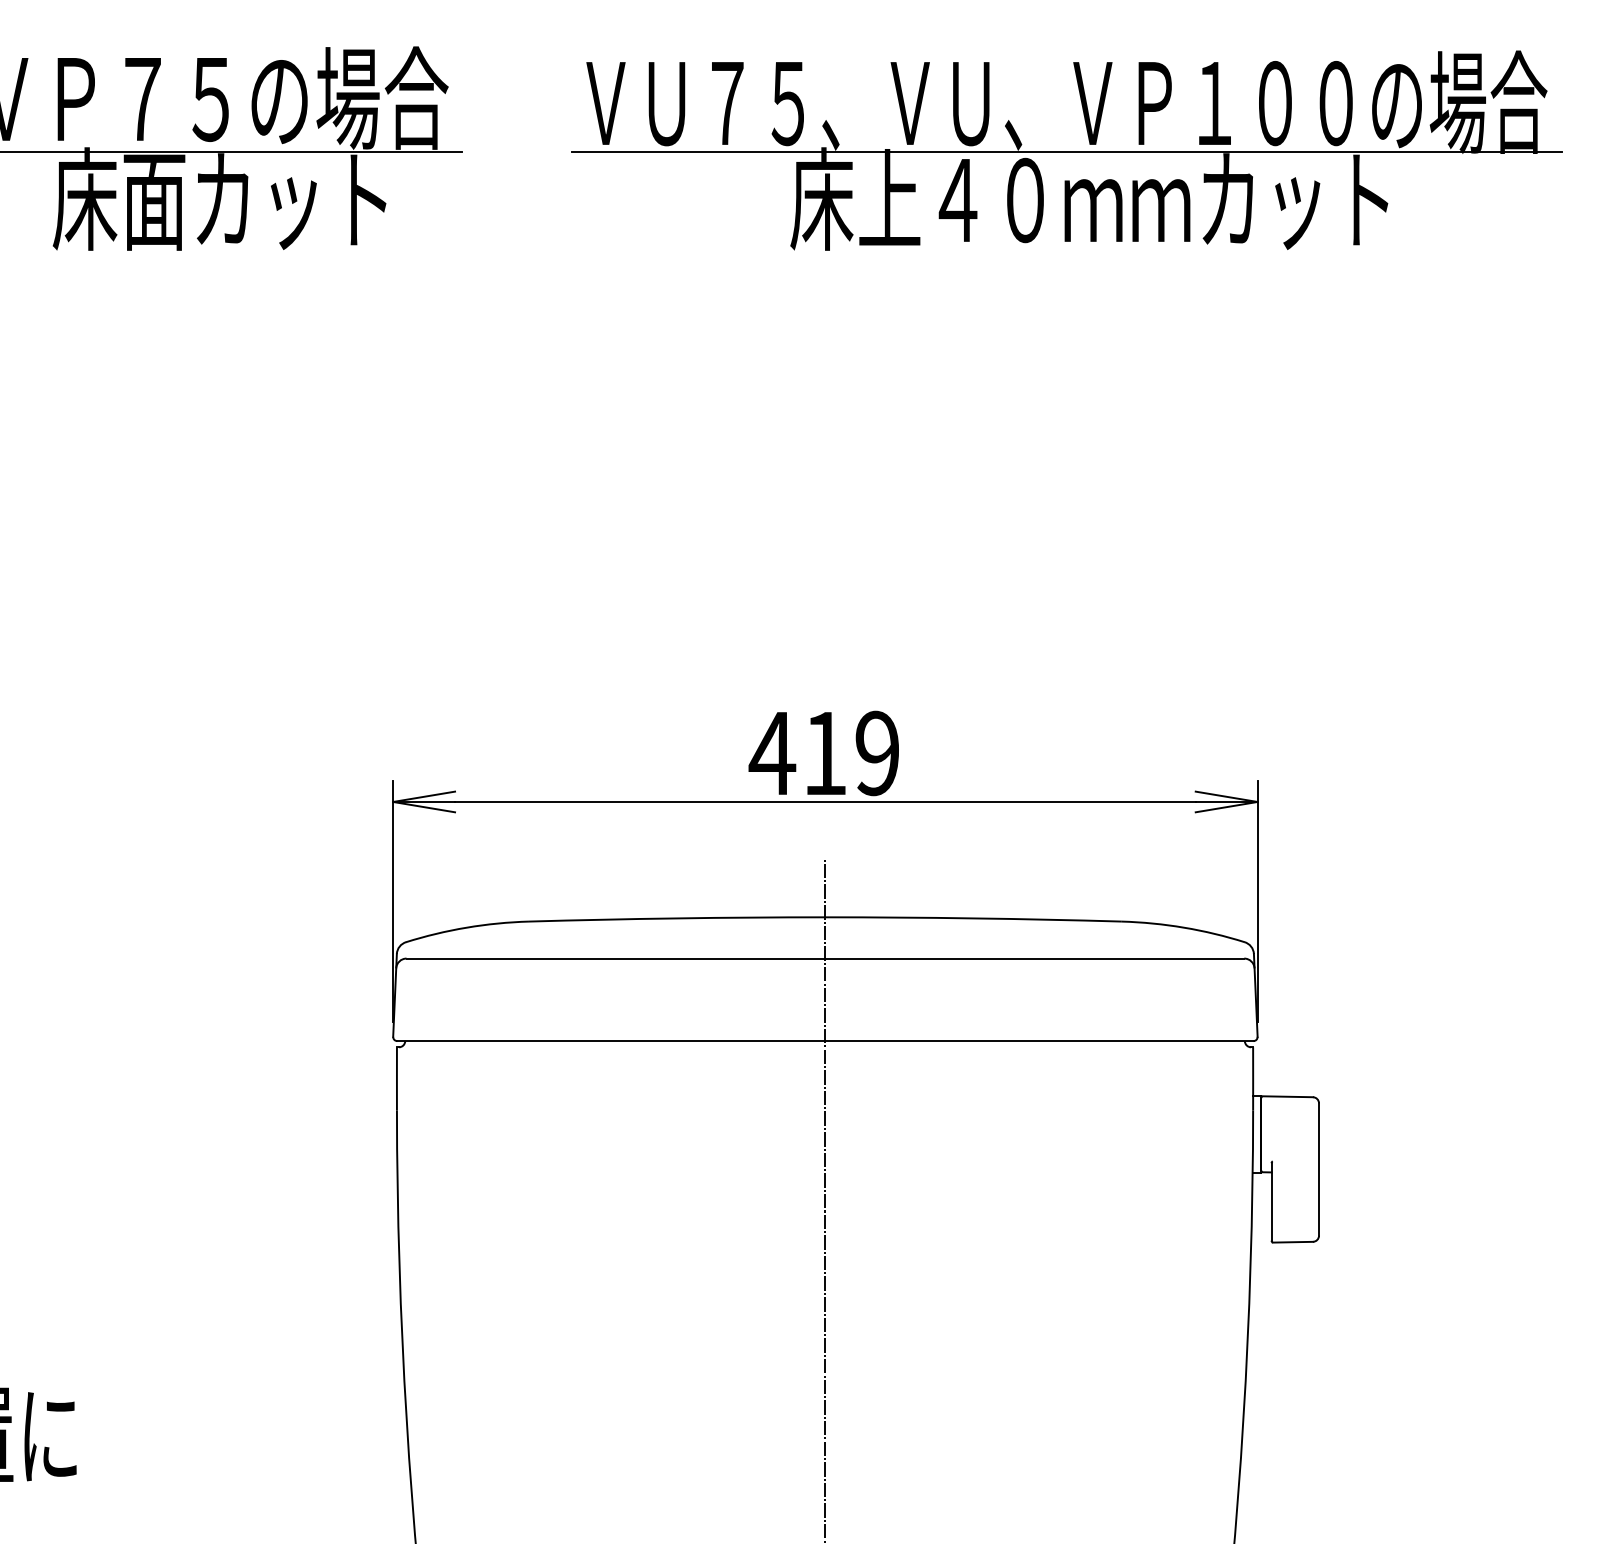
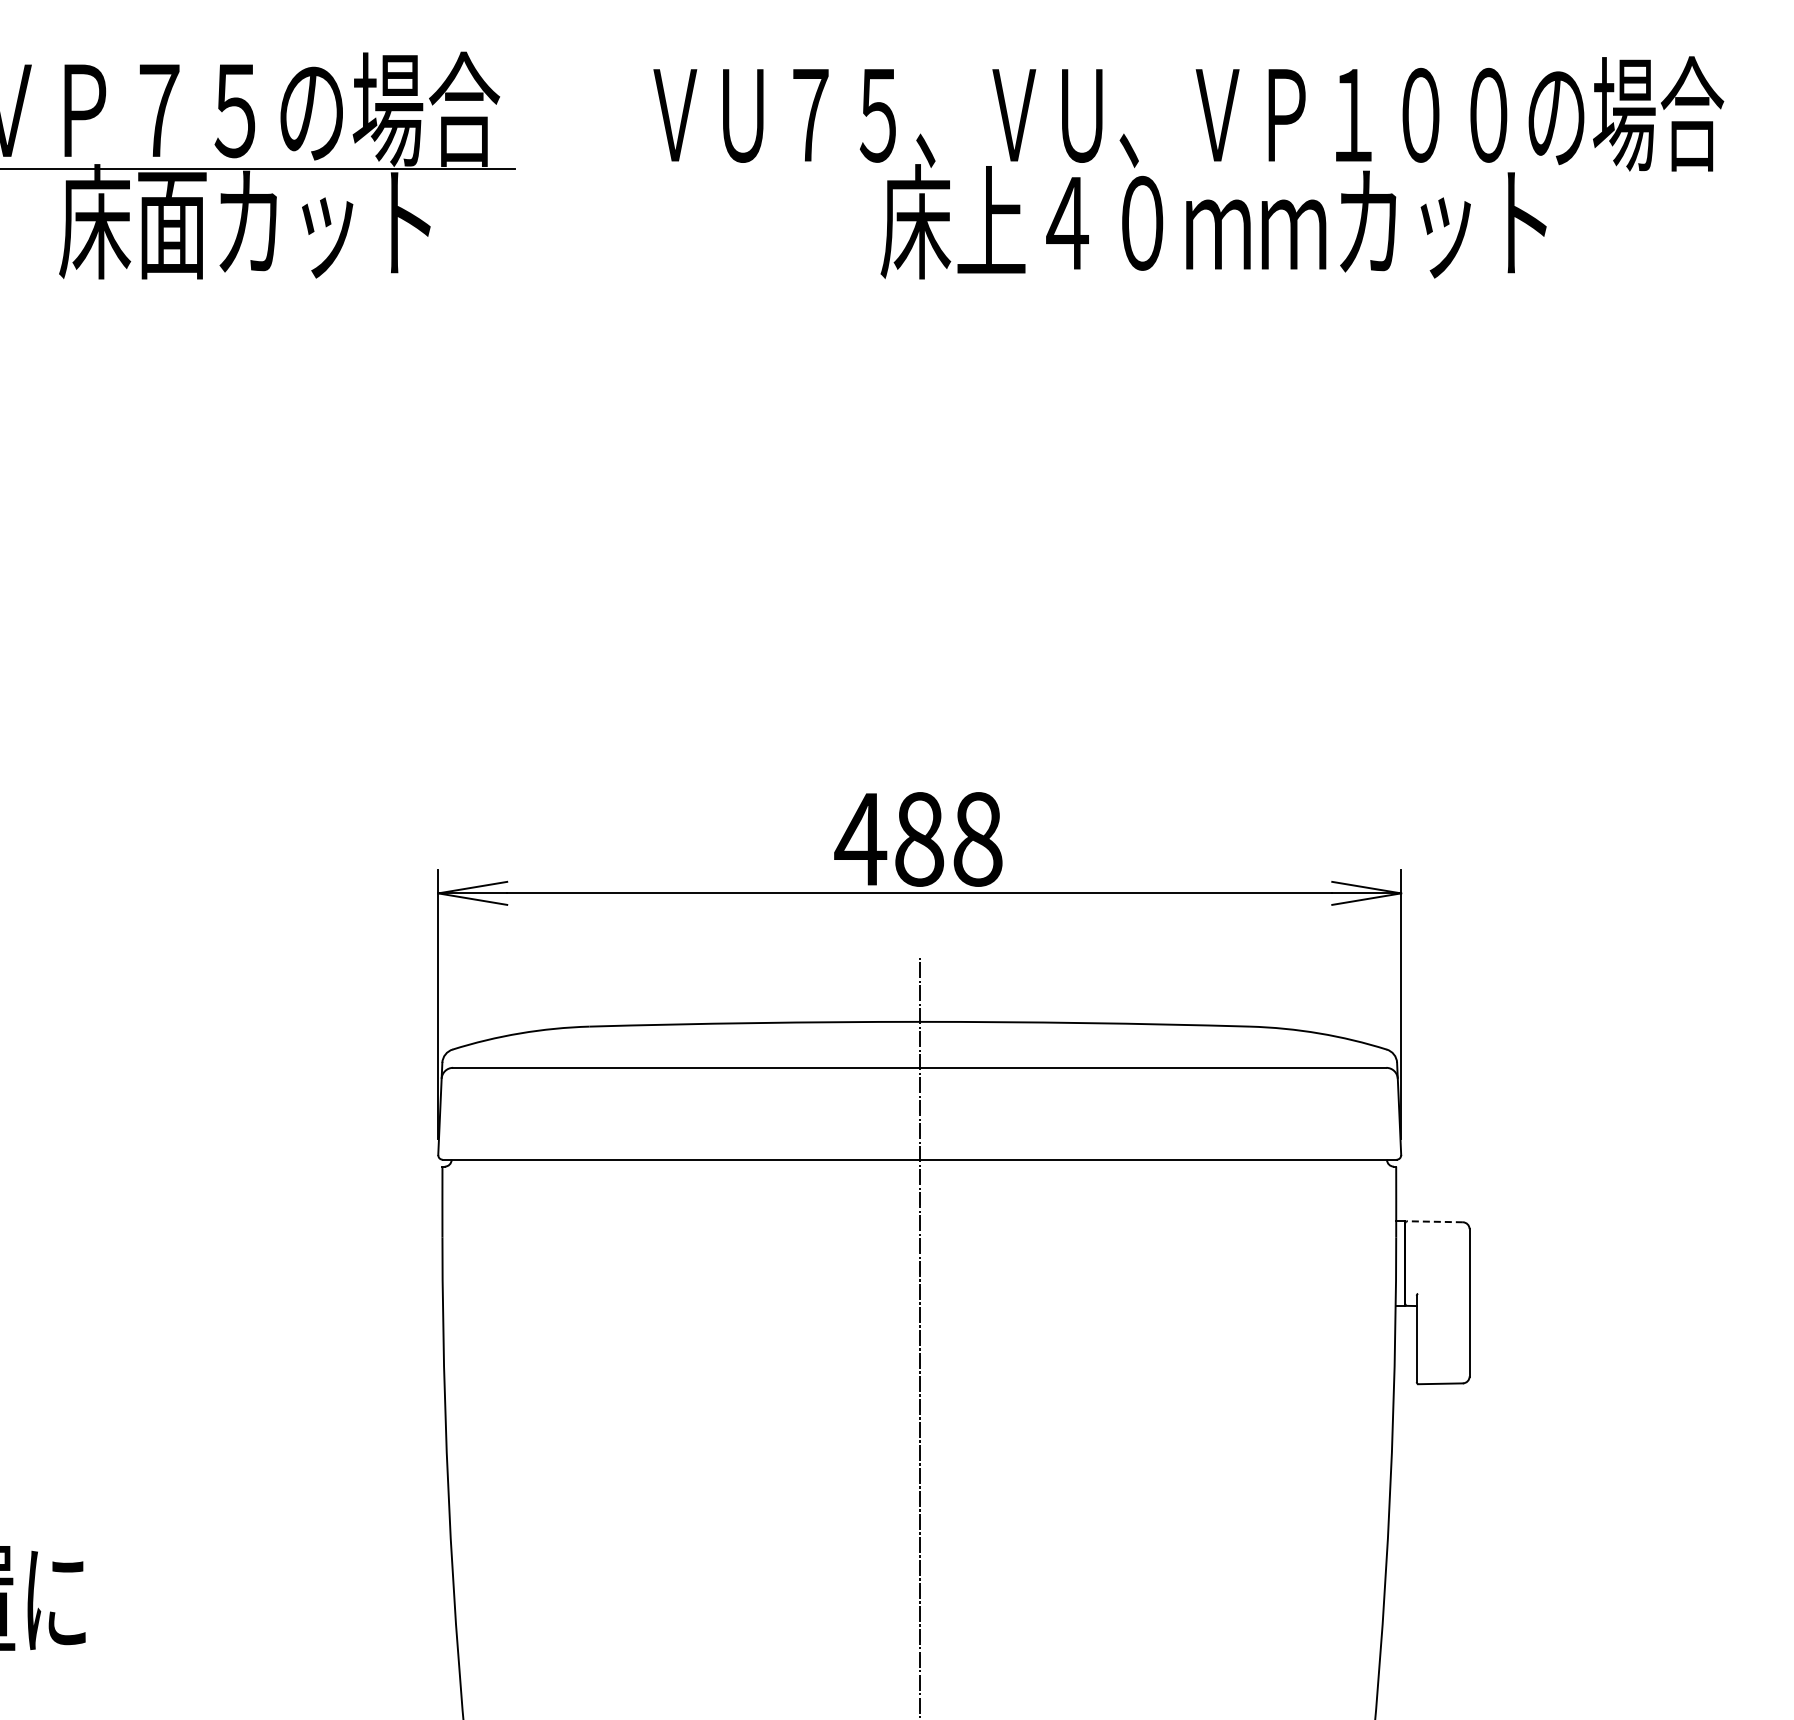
line: (1066, 152) -> (1188, 169), removed
text: (851, 752) -> (948, 838), 419 -> 488
line: (1287, 1096) -> (1434, 1221), solid -> dashed

